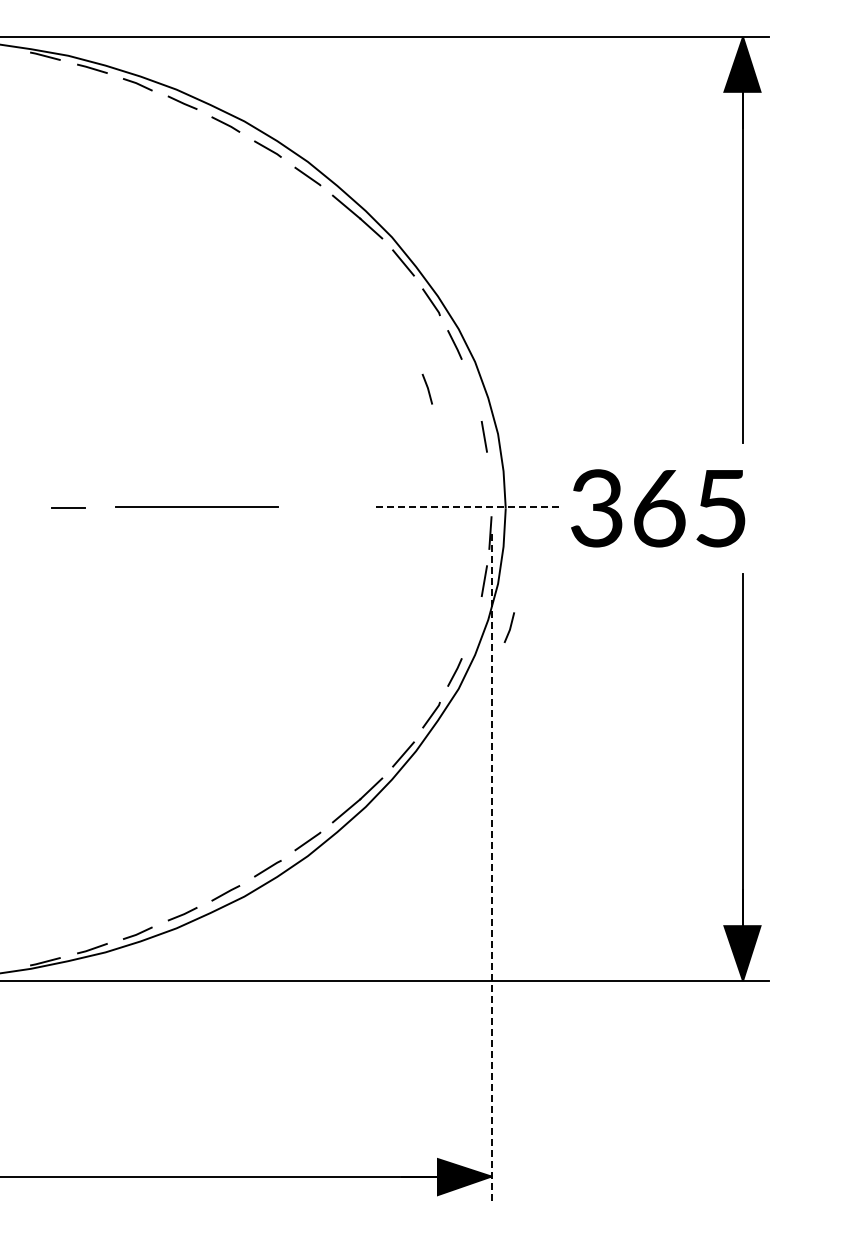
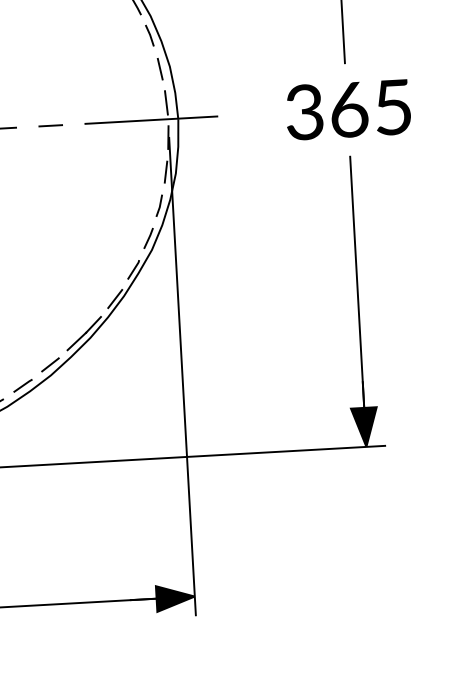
line: (426, 387) -> (149, 34), moved
line: (490, 484) -> (166, 102), added
line: (326, 507) -> (50, 125), added
line: (468, 507) -> (151, 120), dashed -> solid
text: (658, 508) -> (348, 109), moved
line: (509, 627) -> (159, 205), moved
line: (491, 868) -> (182, 376), dashed -> solid

